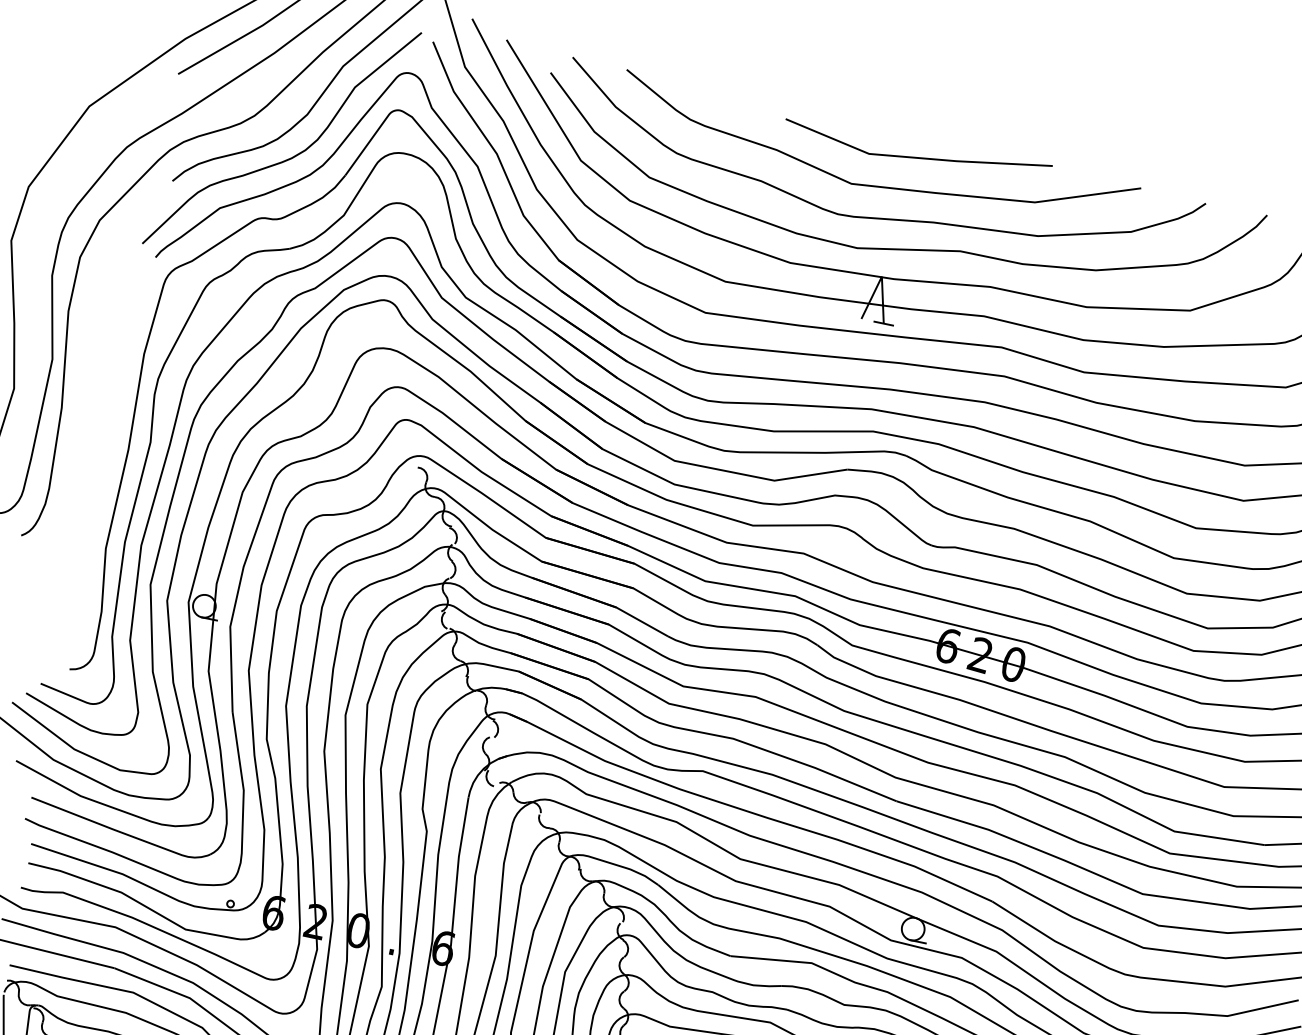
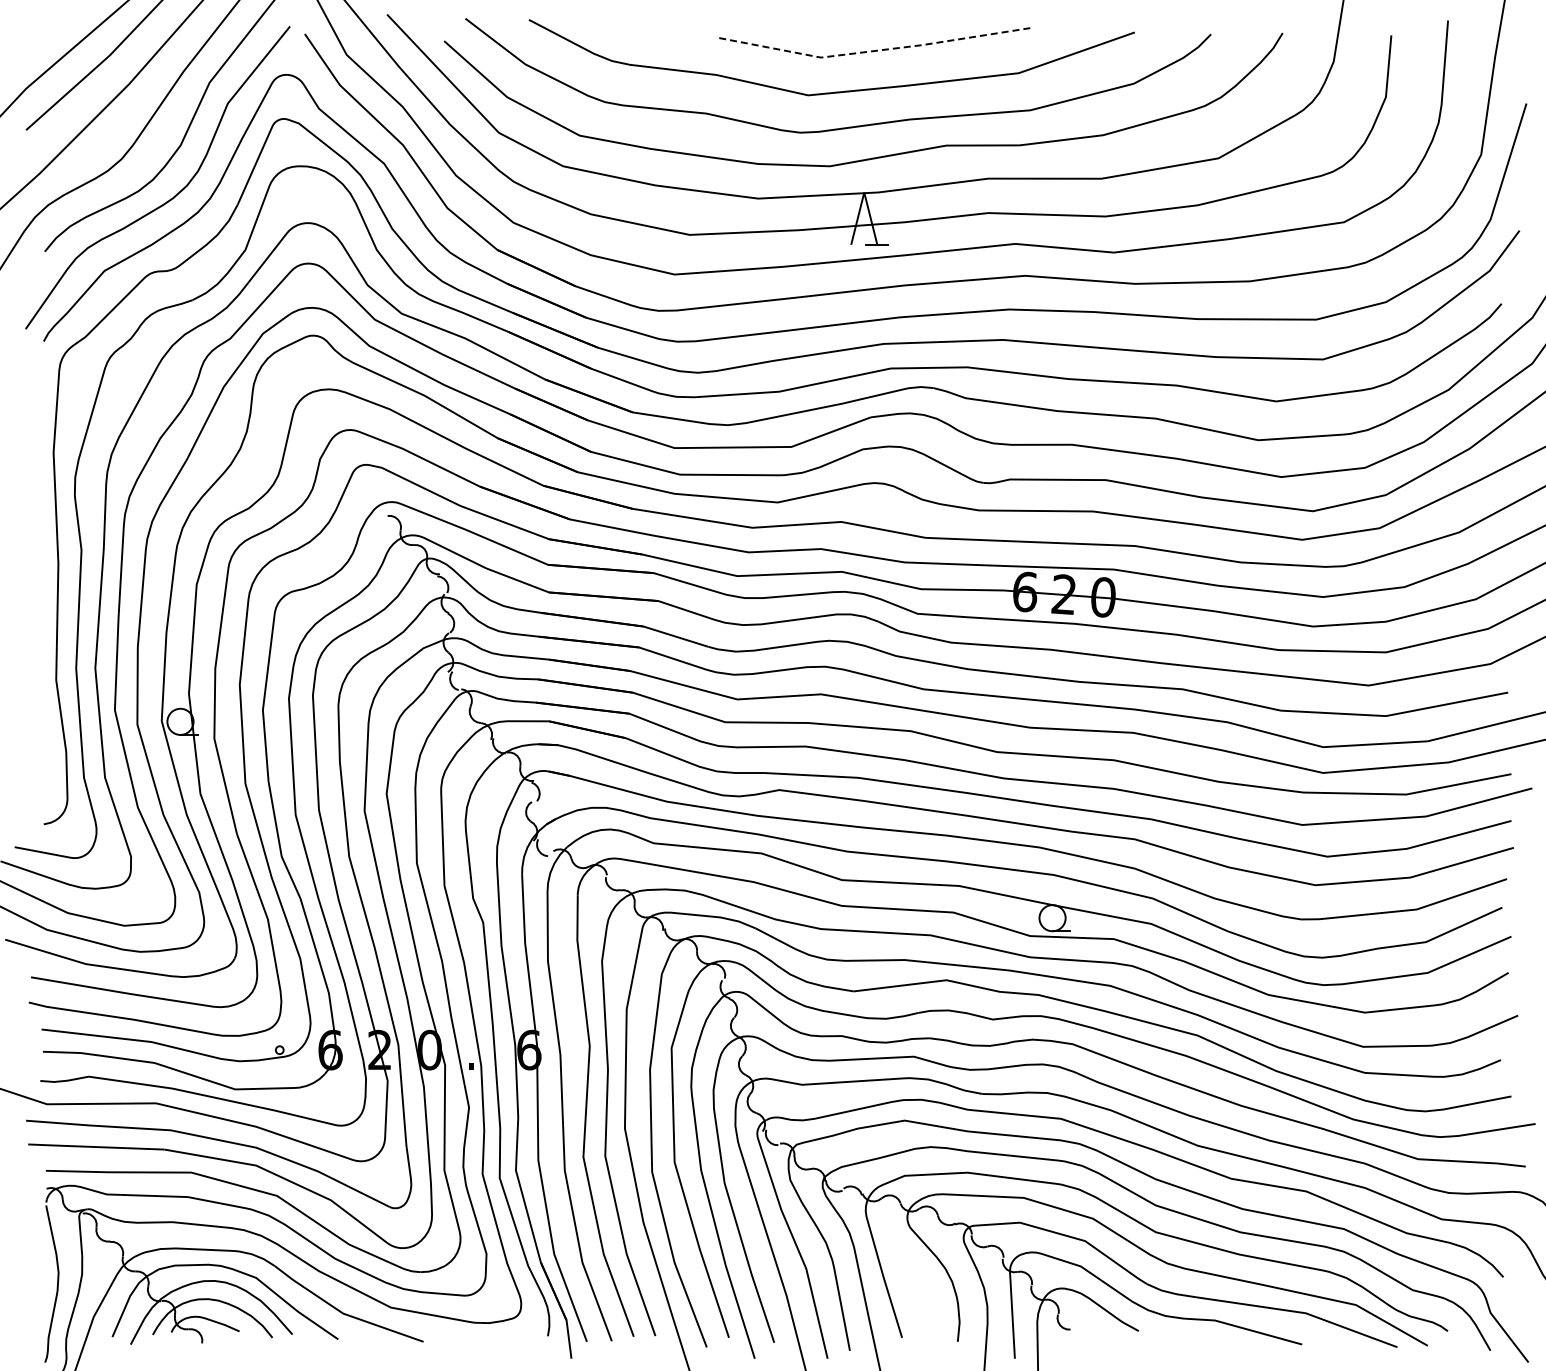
line: (915, 158) -> (874, 51), solid -> dashed

